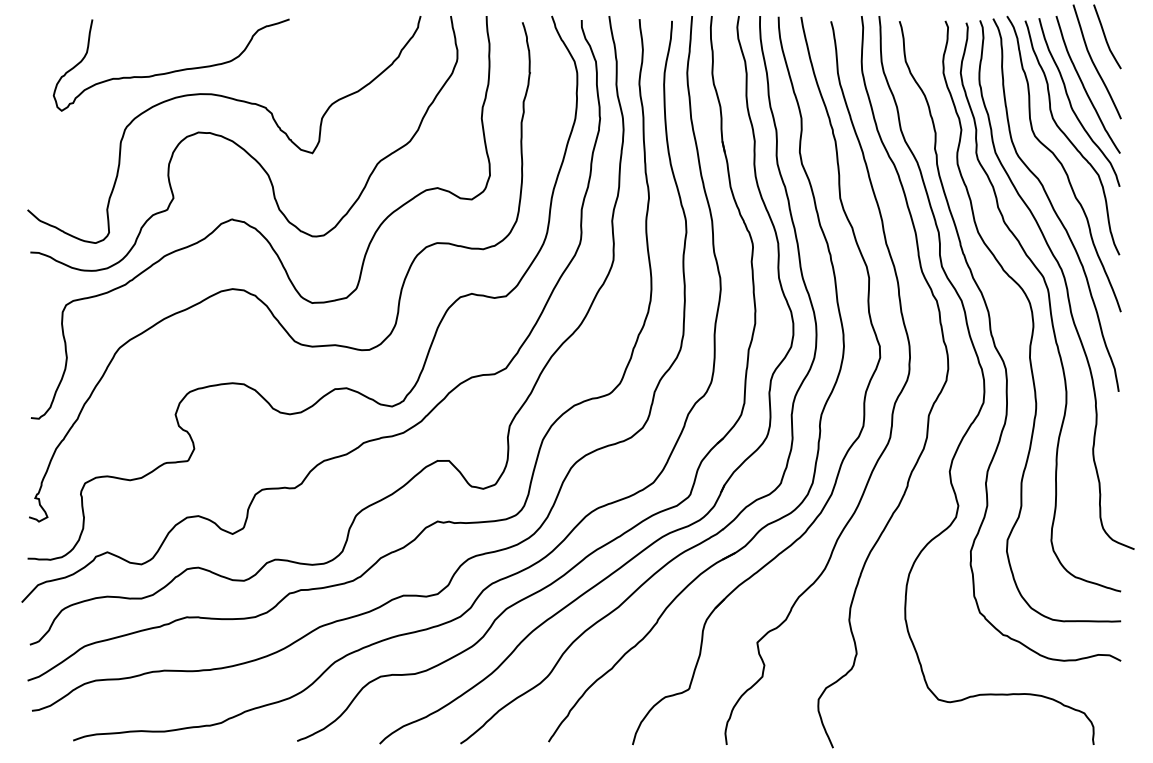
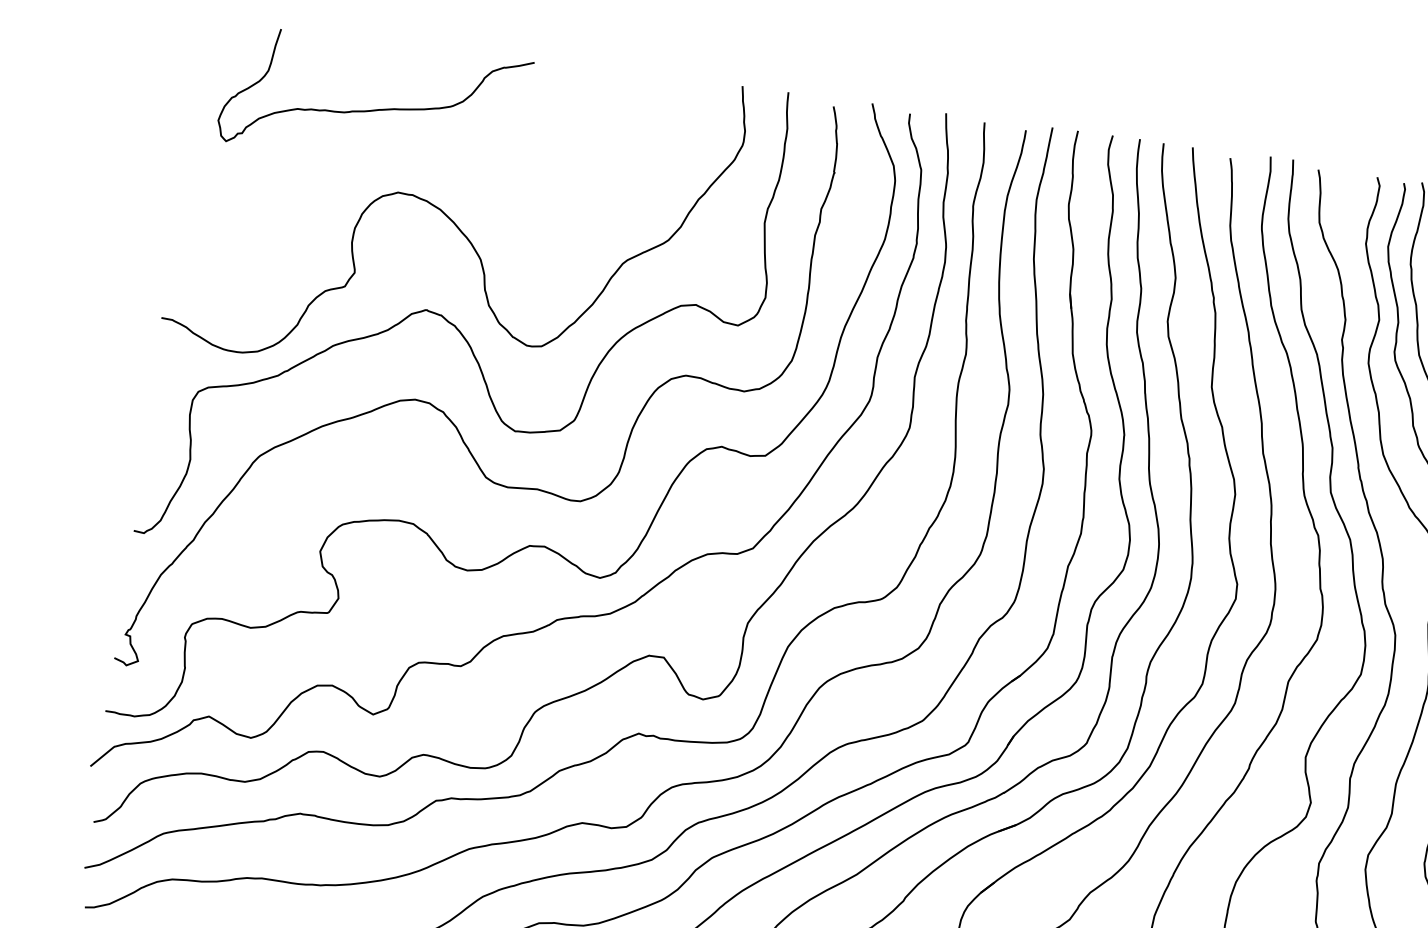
curve: (230, 99) -> (444, 155), removed

